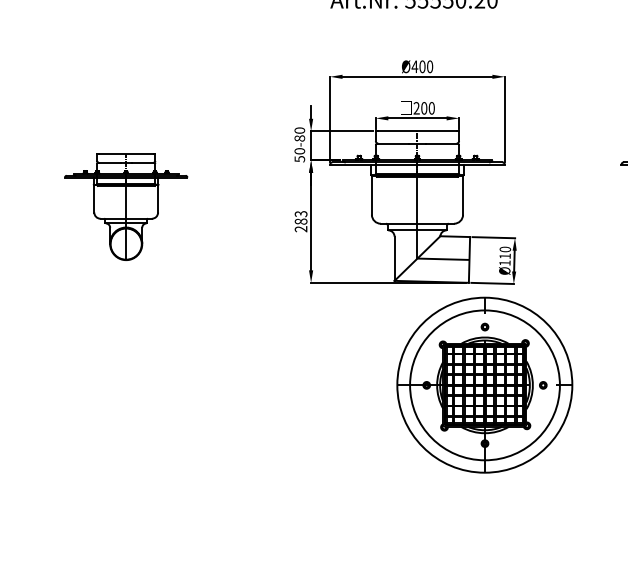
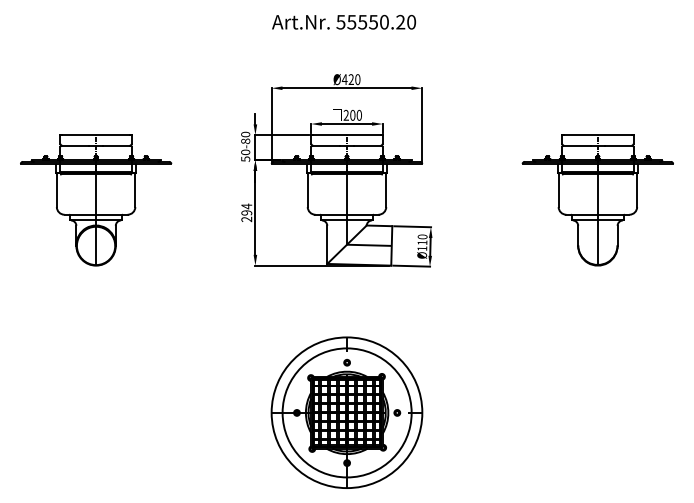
text: (421, 66) -> (350, 79), Ø400 -> Ø420
part: (126, 207) -> (96, 200), size x1.43
text: (300, 217) -> (246, 209), 283 -> 294
part: (484, 384) -> (346, 412), moved

